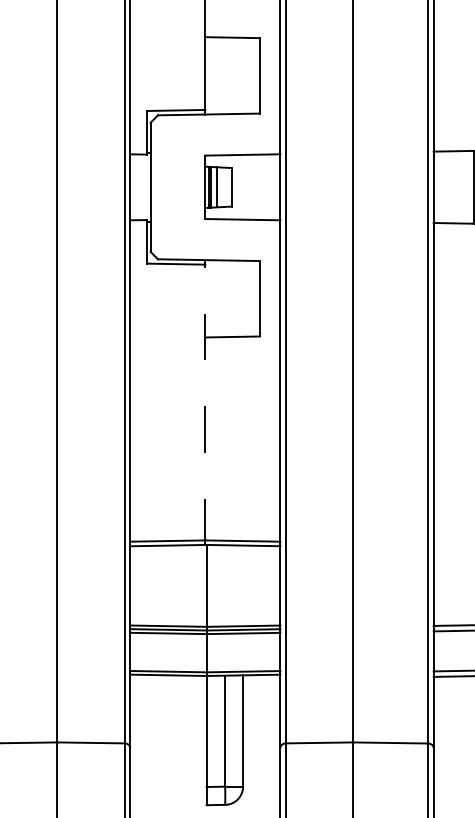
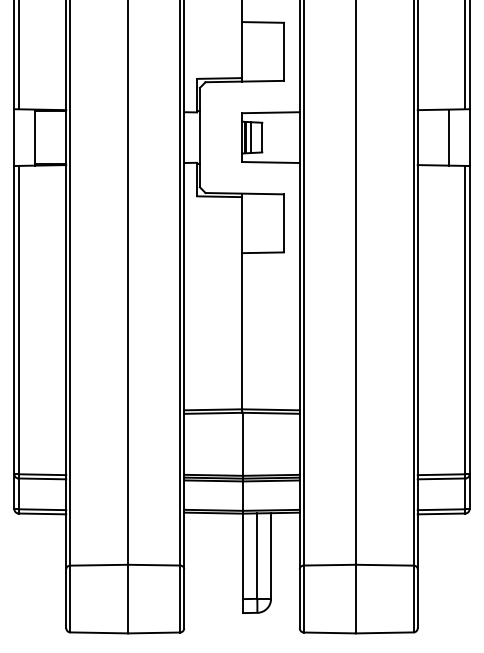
line: (205, 402) -> (242, 303), dashed -> solid

